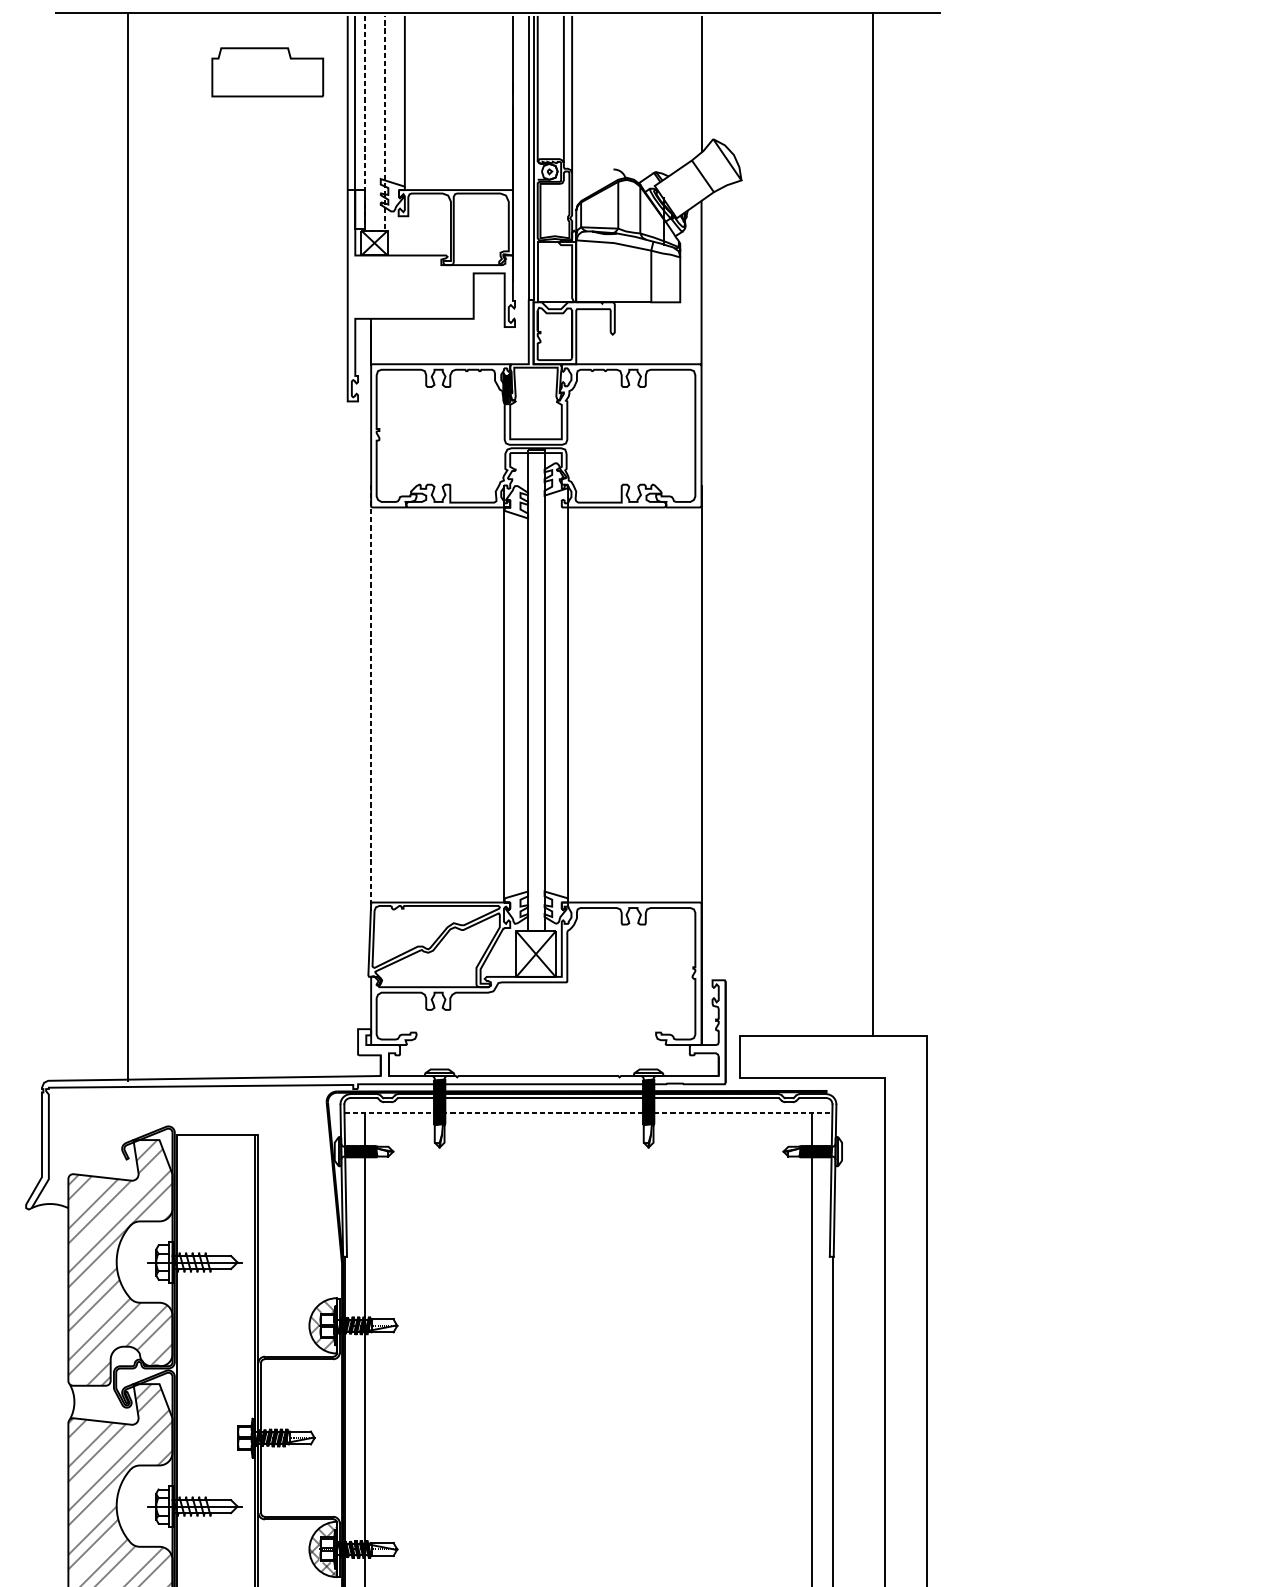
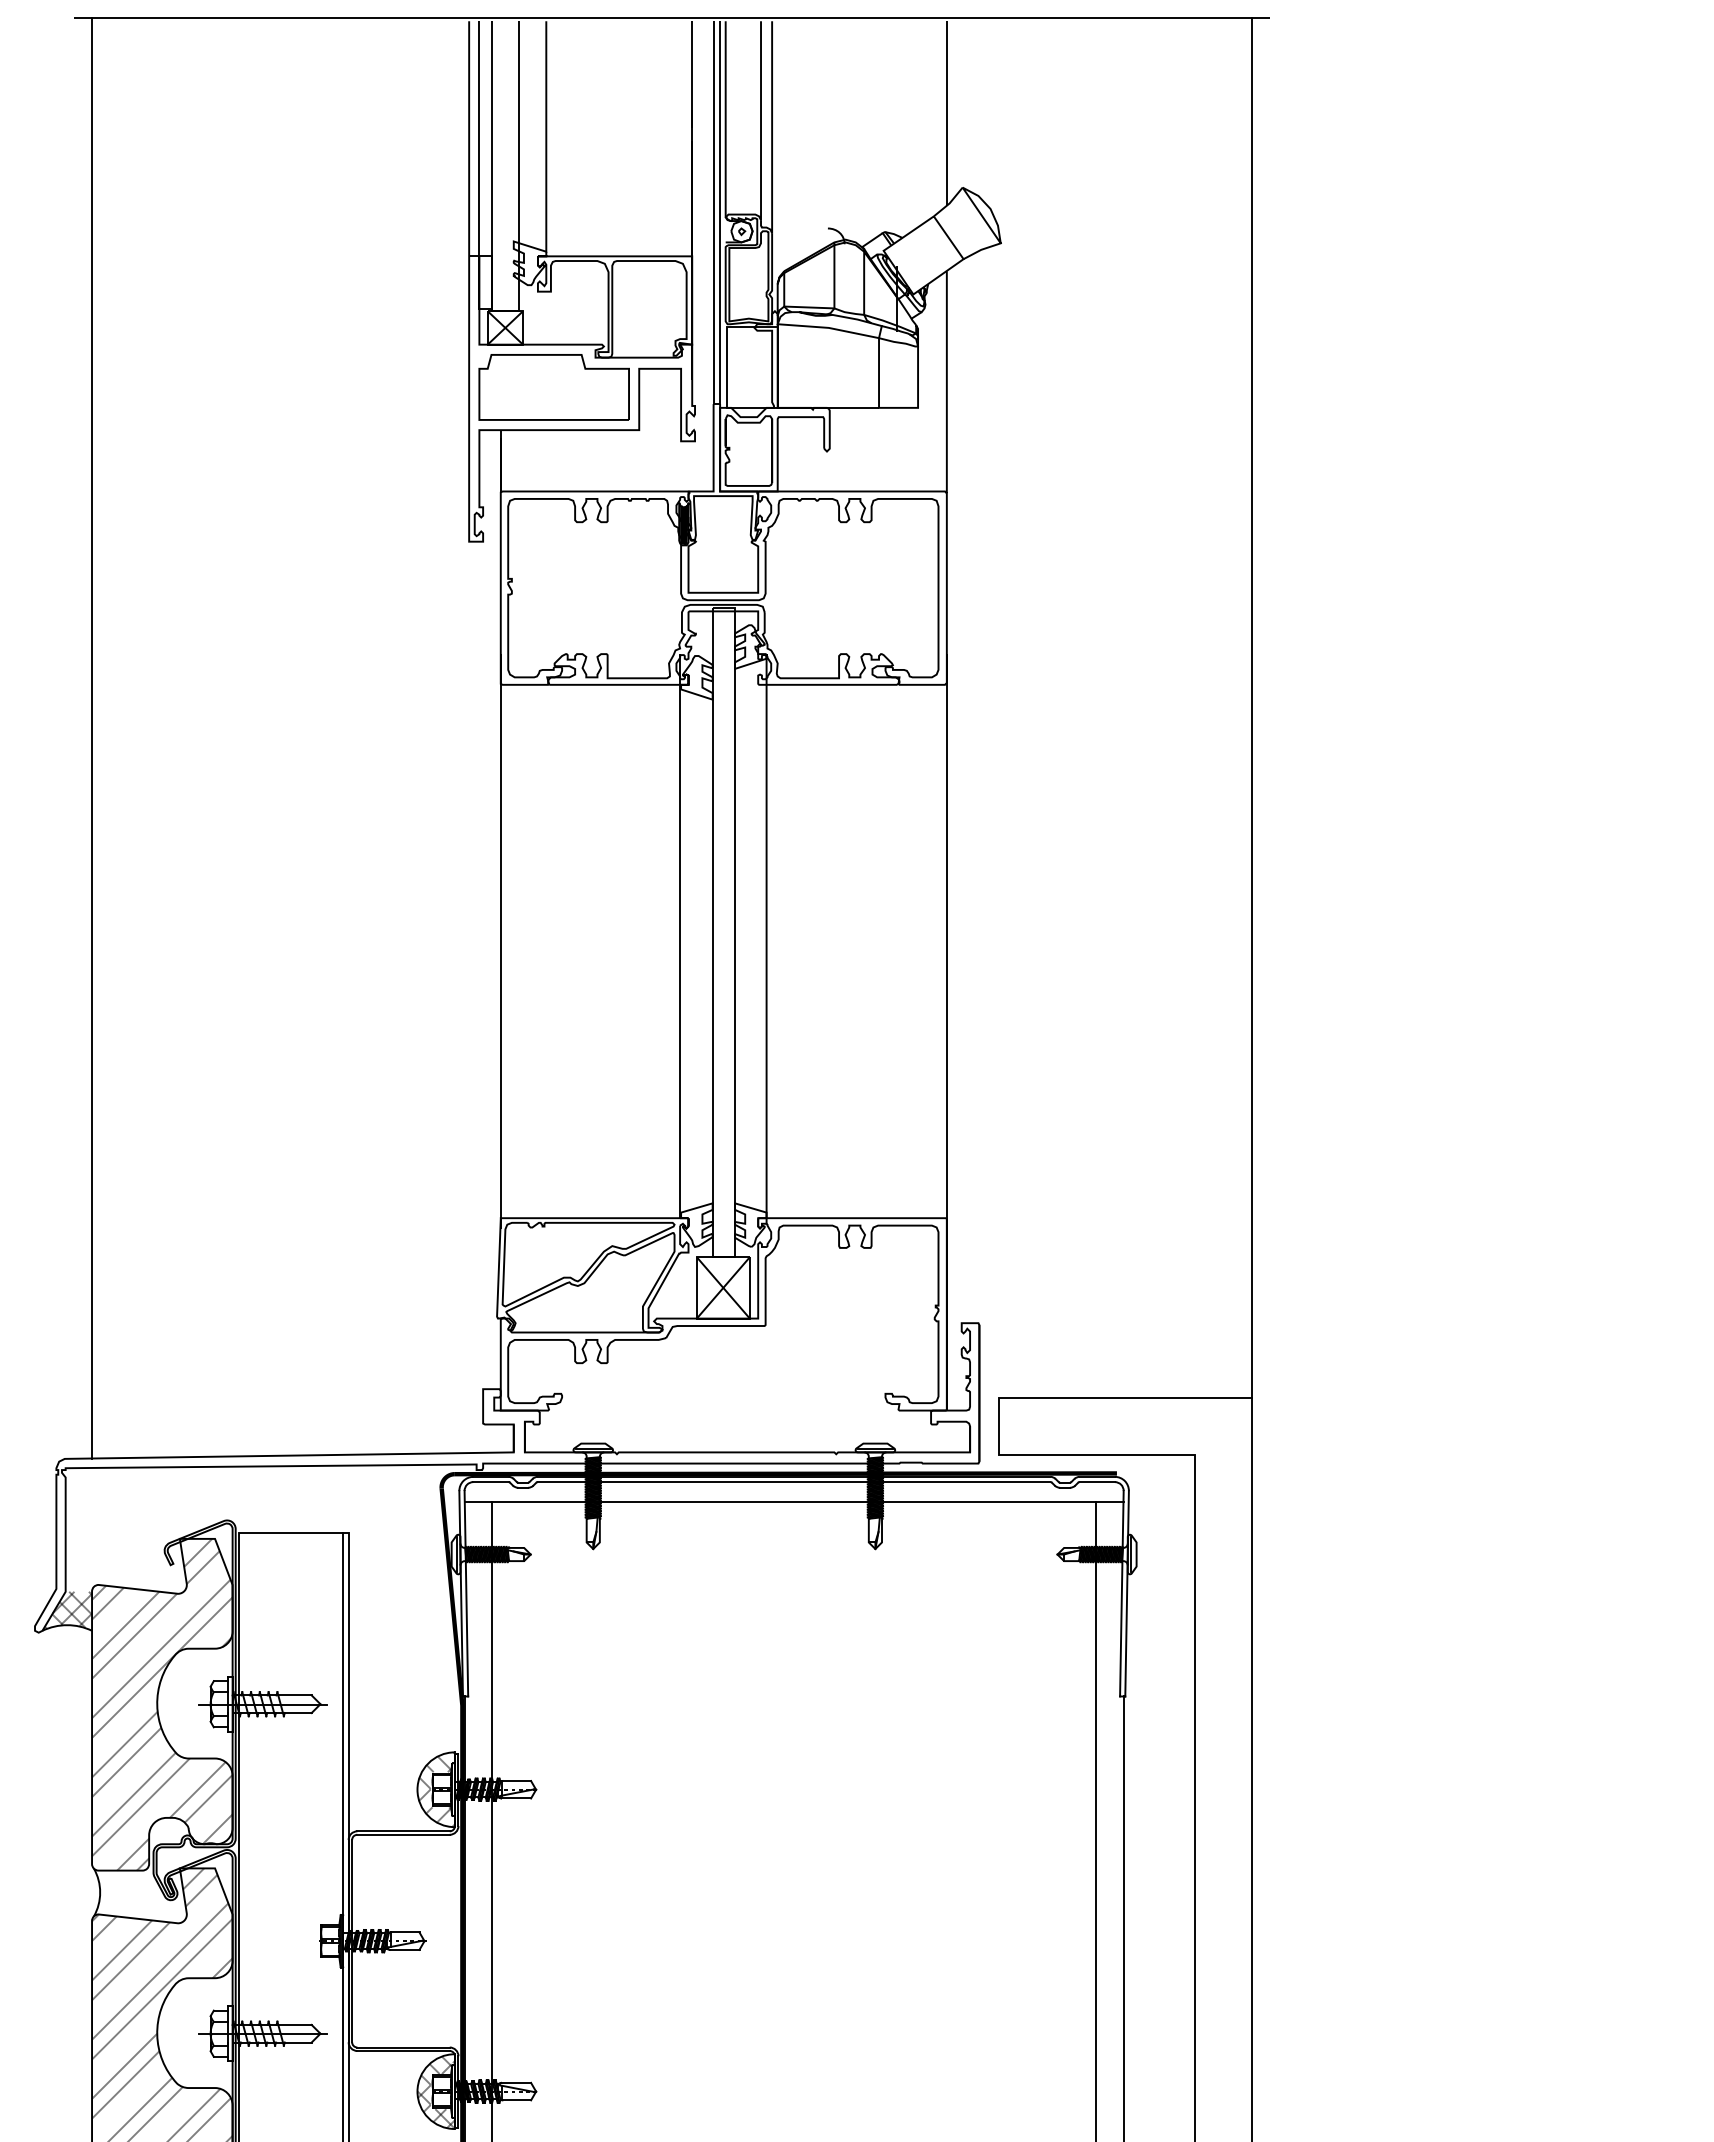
part: (267, 72) -> (553, 387), moved
line: (375, 230) -> (506, 311), dashed -> solid
line: (873, 524) -> (1251, 707), moved
line: (127, 546) -> (92, 737), moved
line: (370, 697) -> (500, 941), dashed -> solid
line: (588, 1112) -> (794, 1501), dashed -> solid
hatch: (50, 1193) -> (68, 1610), added

